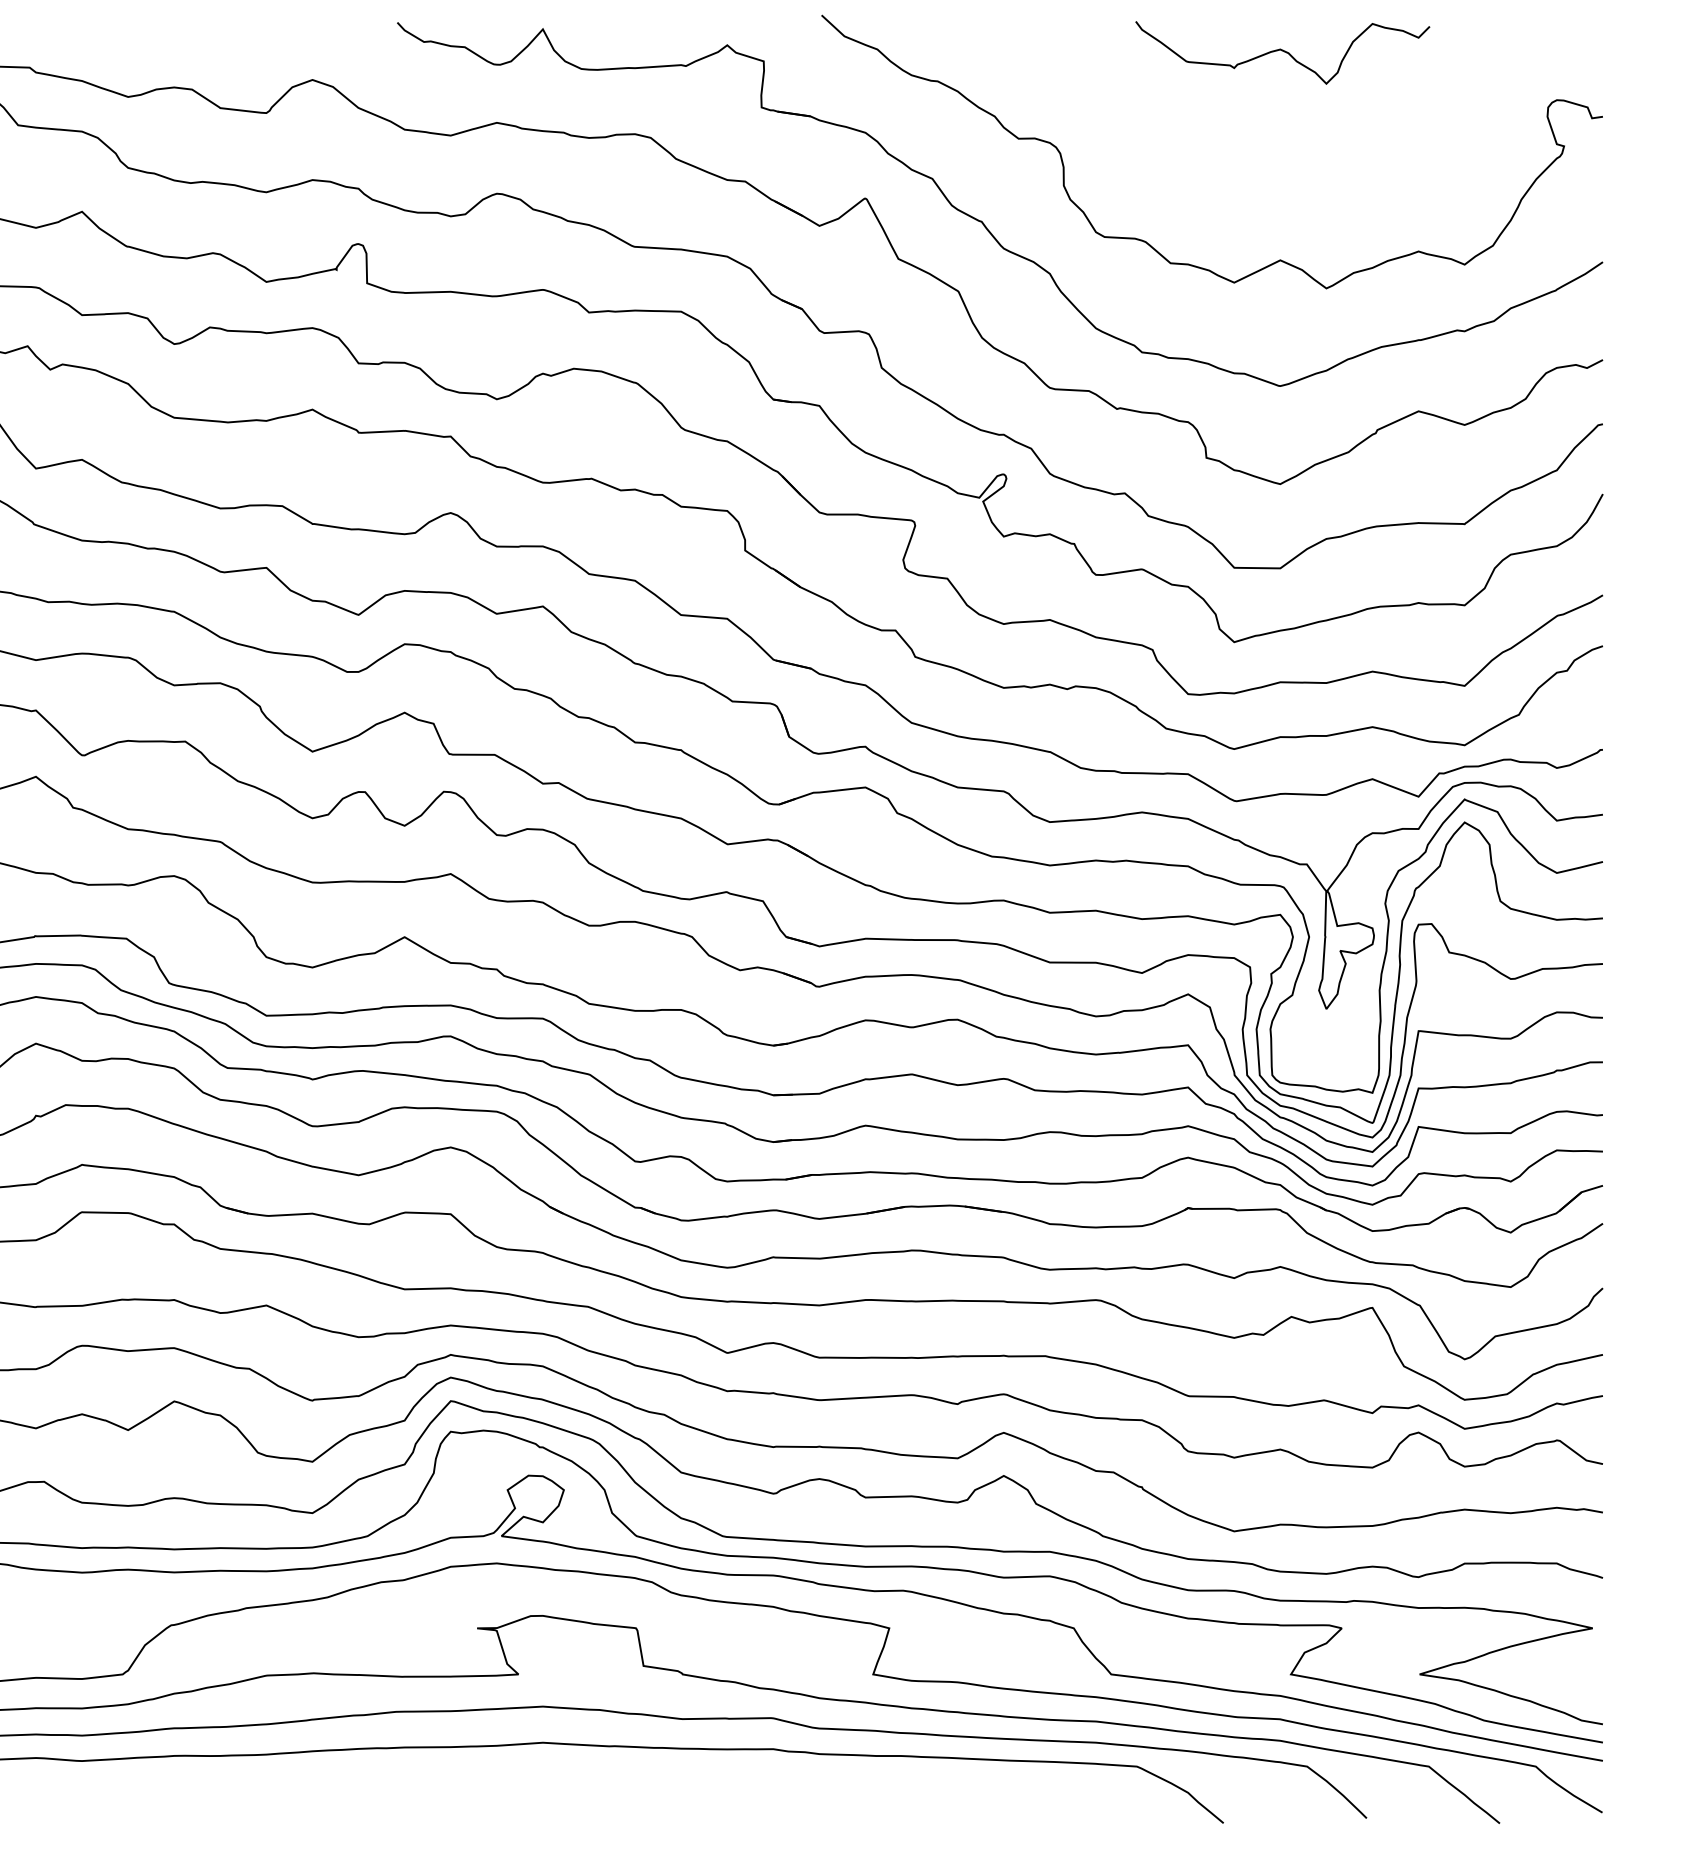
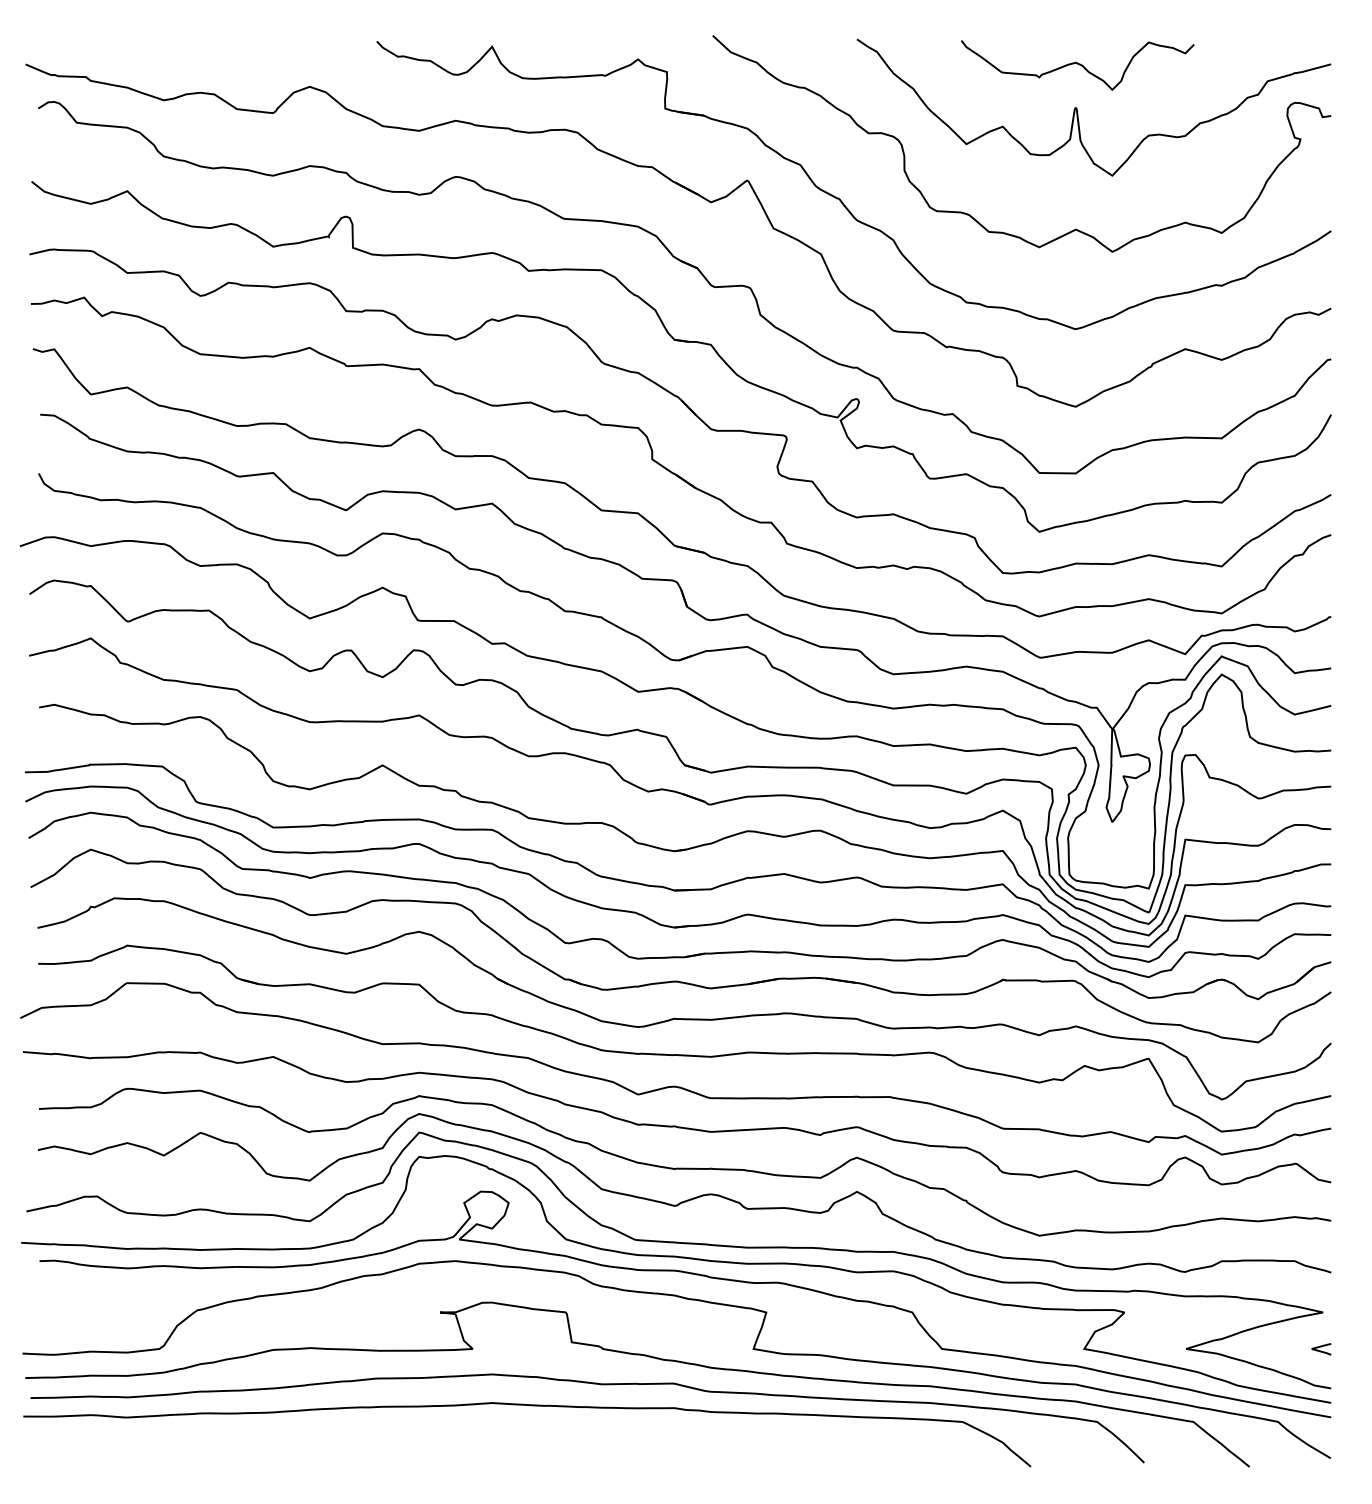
curve: (1282, 107) -> (1077, 108), added
line: (1590, 1676) -> (1321, 1350), added

